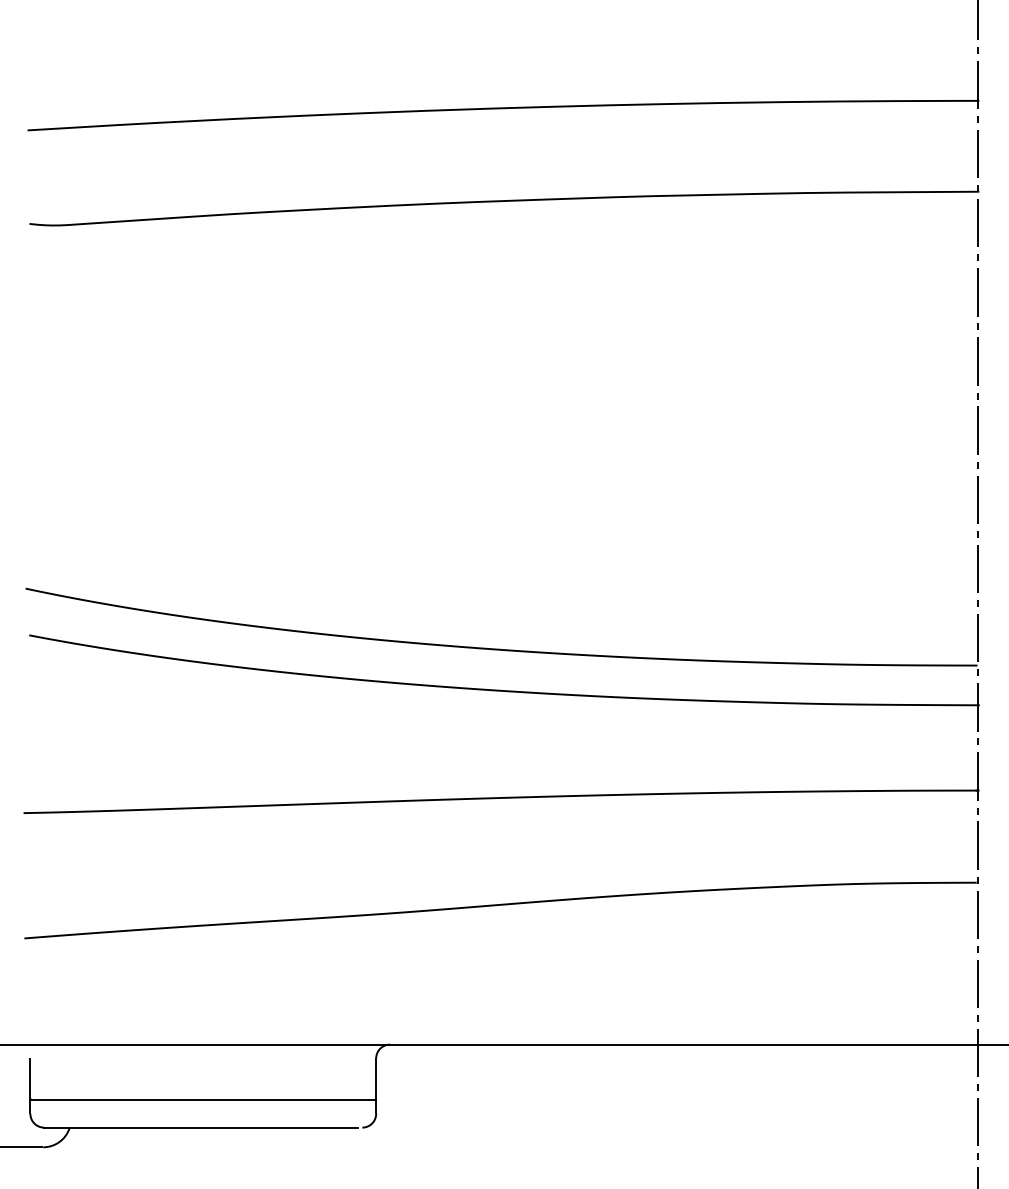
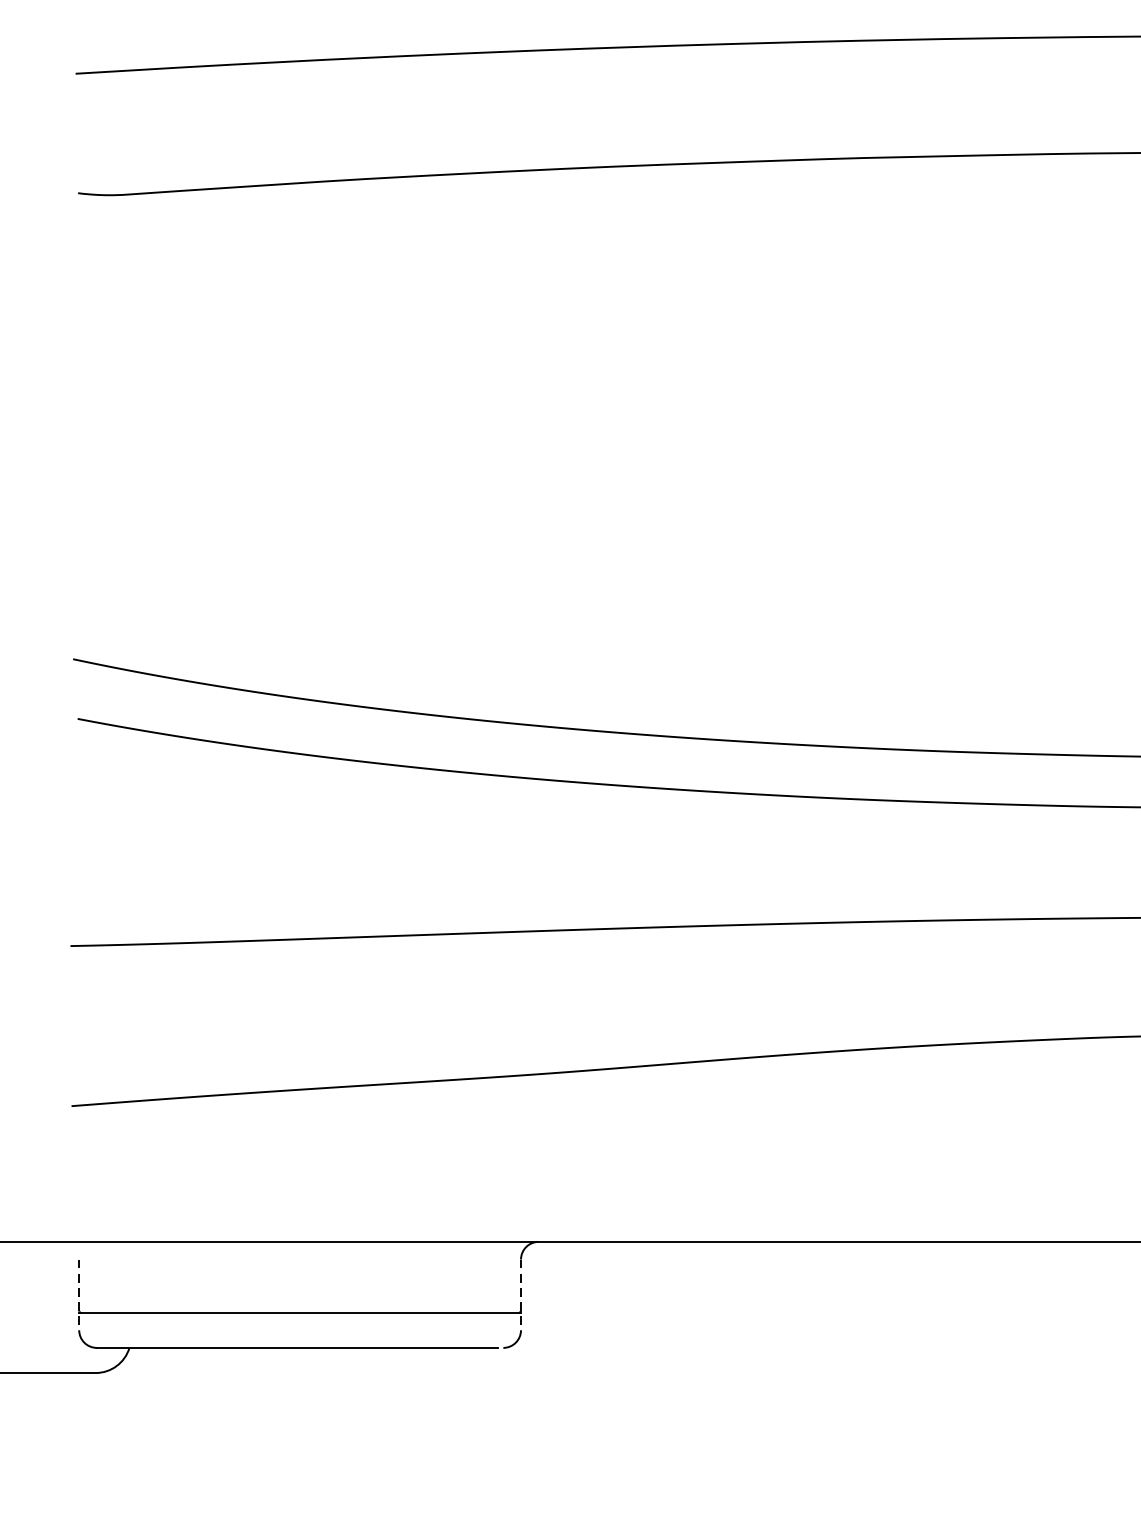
line: (30, 1086) -> (79, 1295), solid -> dashed
line: (376, 1086) -> (521, 1295), solid -> dashed

